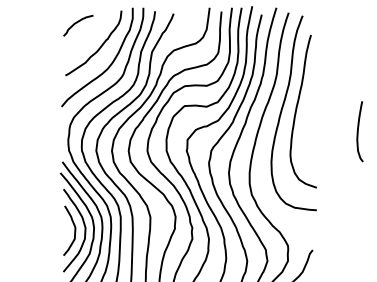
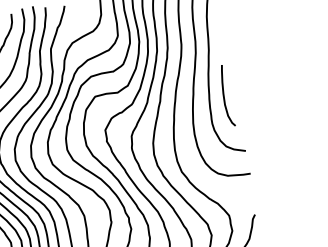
curve: (358, 131) -> (224, 96), moved

